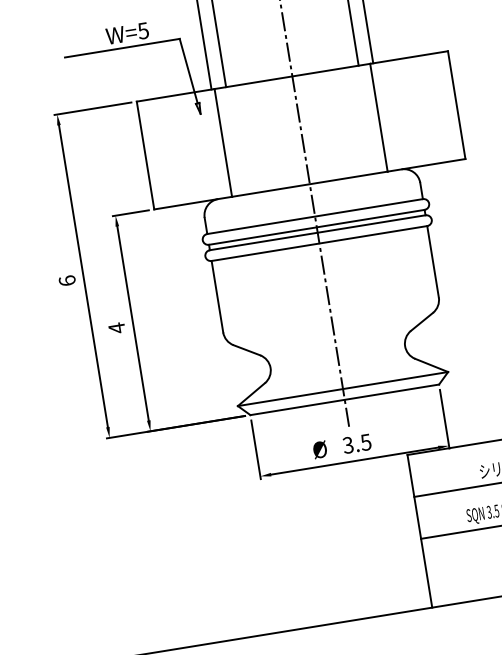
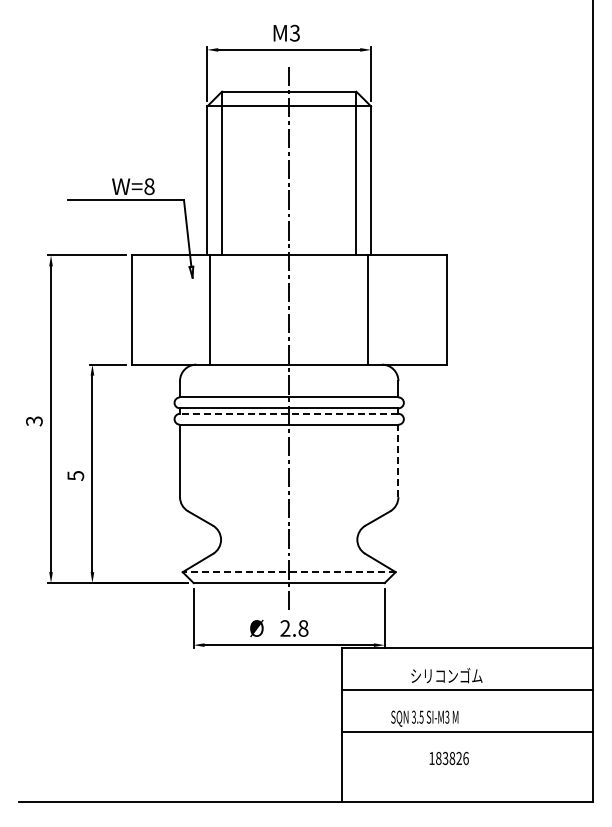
text: (143, 30) -> (149, 186), W=5 -> W=8
line: (316, 232) -> (288, 413), solid -> dashed
line: (433, 261) -> (398, 460), solid -> dashed
text: (67, 281) -> (34, 421), 6 -> 3
text: (116, 327) -> (75, 475), 4 -> 5
line: (342, 389) -> (288, 572), solid -> dashed
text: (357, 443) -> (294, 628), 3.5 -> 2.8

